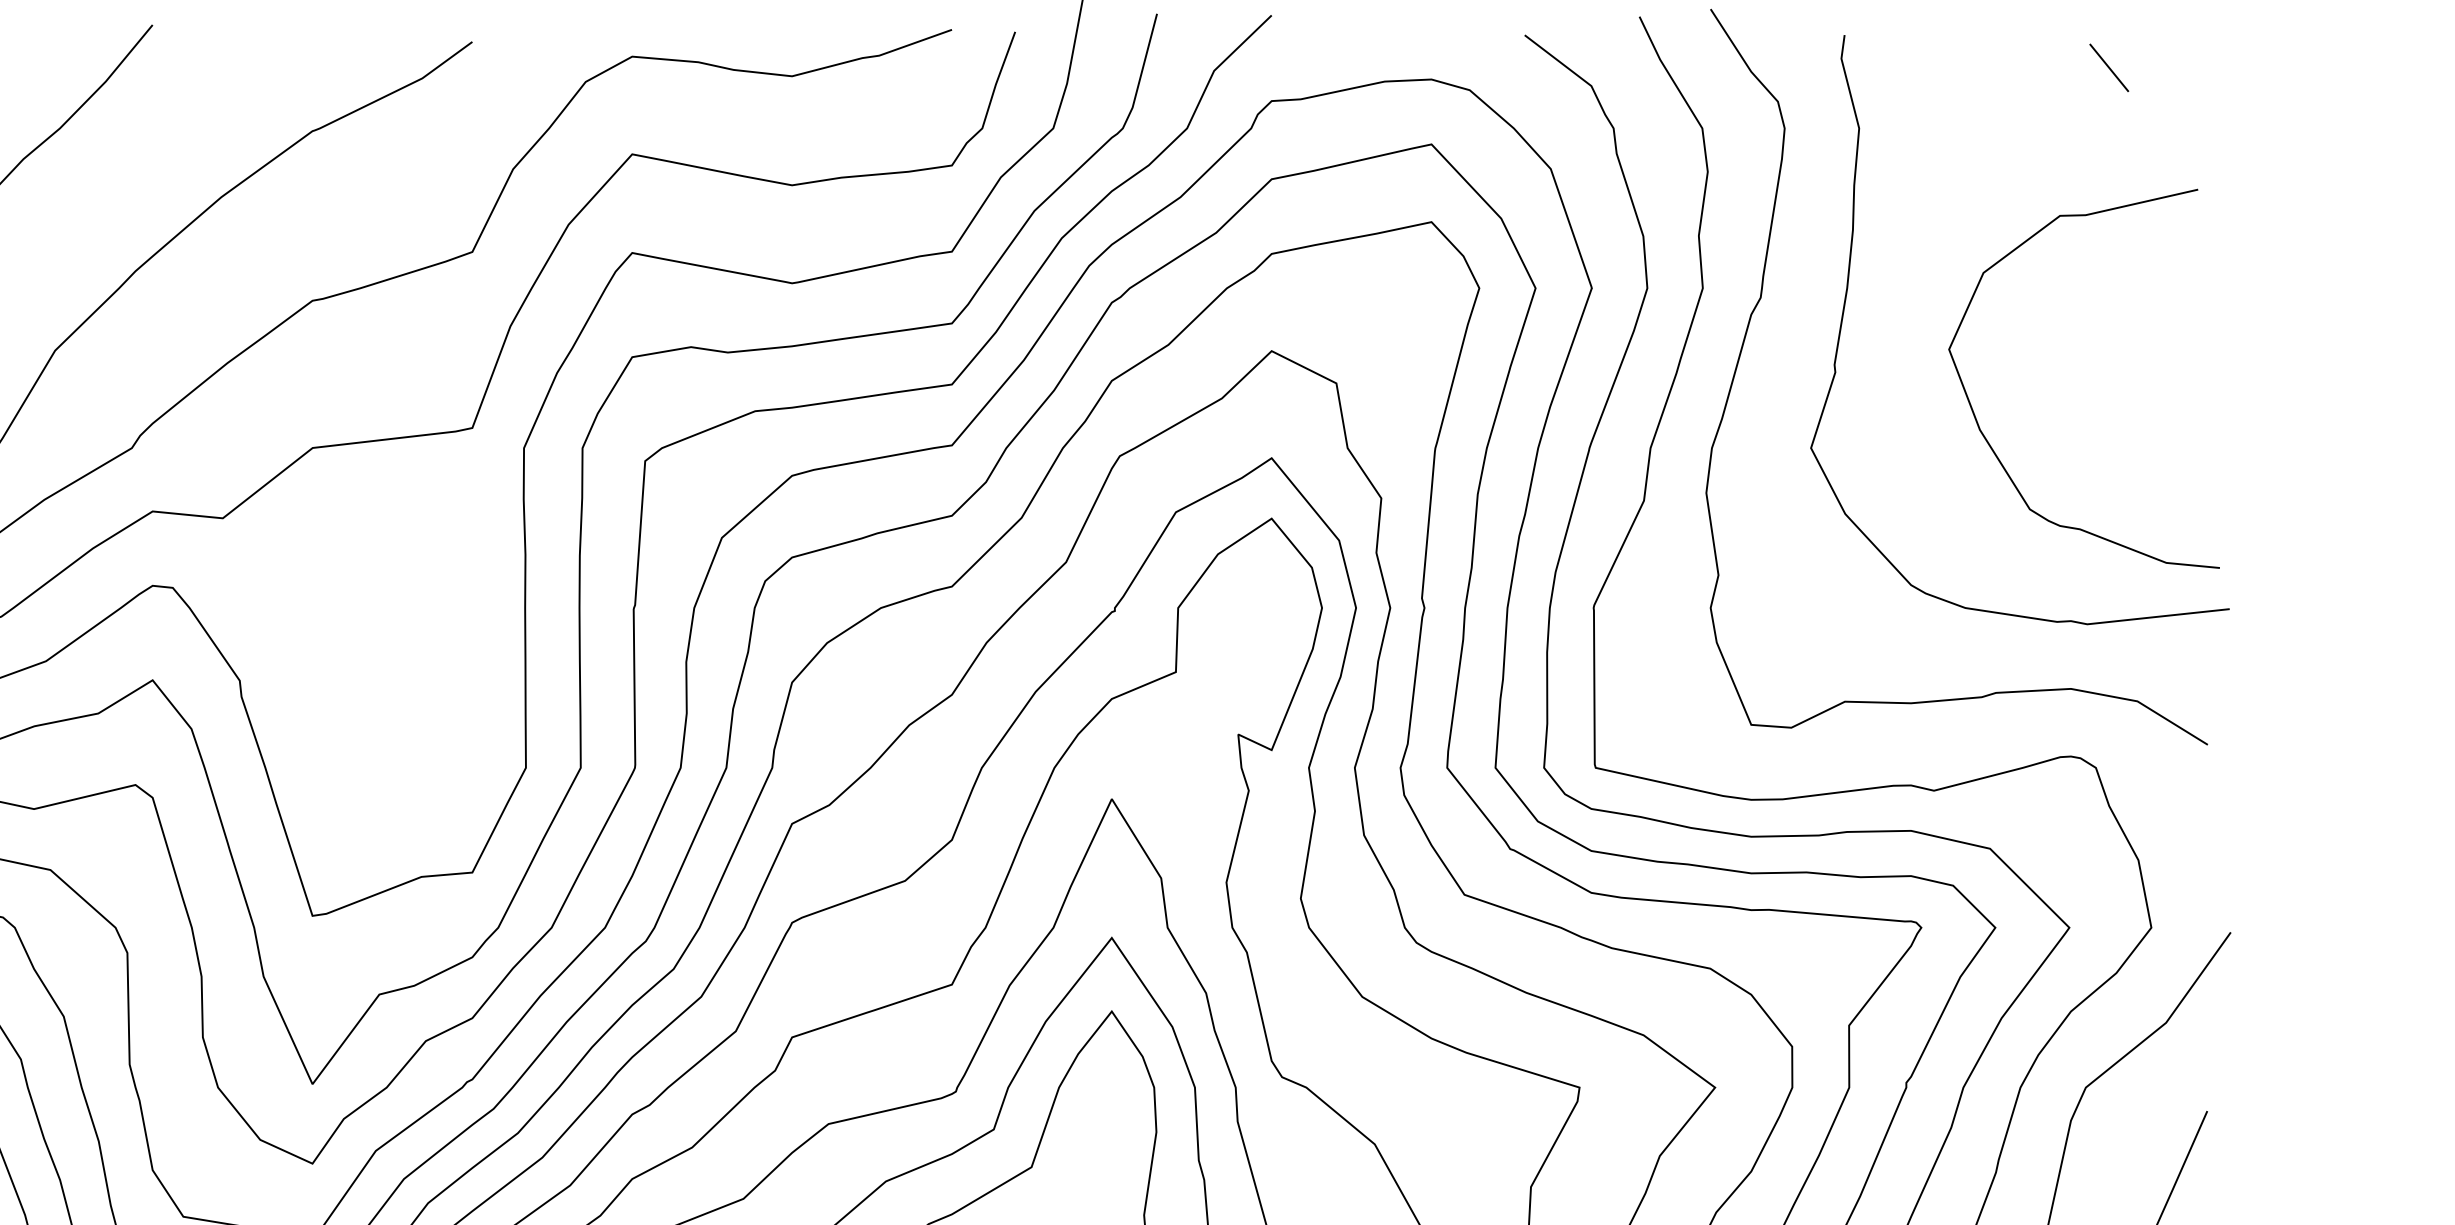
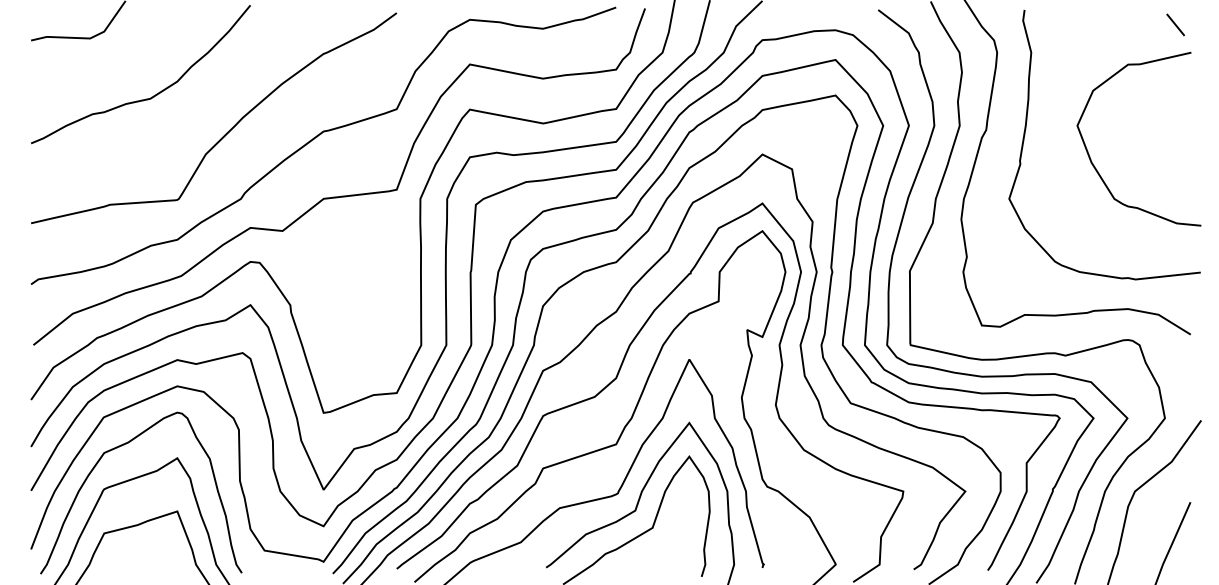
line: (2108, 66) -> (1175, 24), moved
curve: (1977, 416) -> (1090, 156), moved

